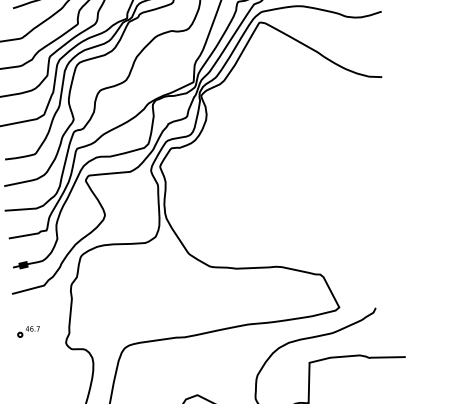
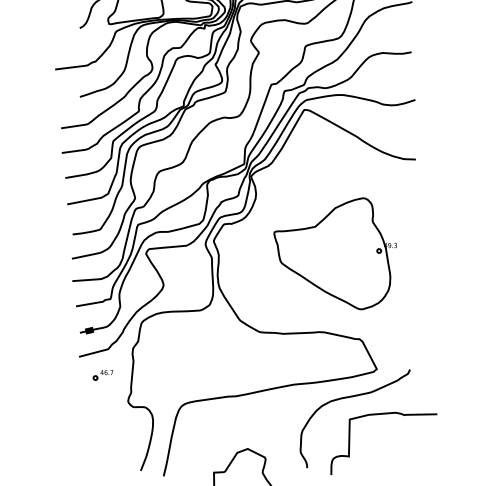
part: (292, 180) -> (334, 253), added
part: (27, 332) -> (102, 375), moved

